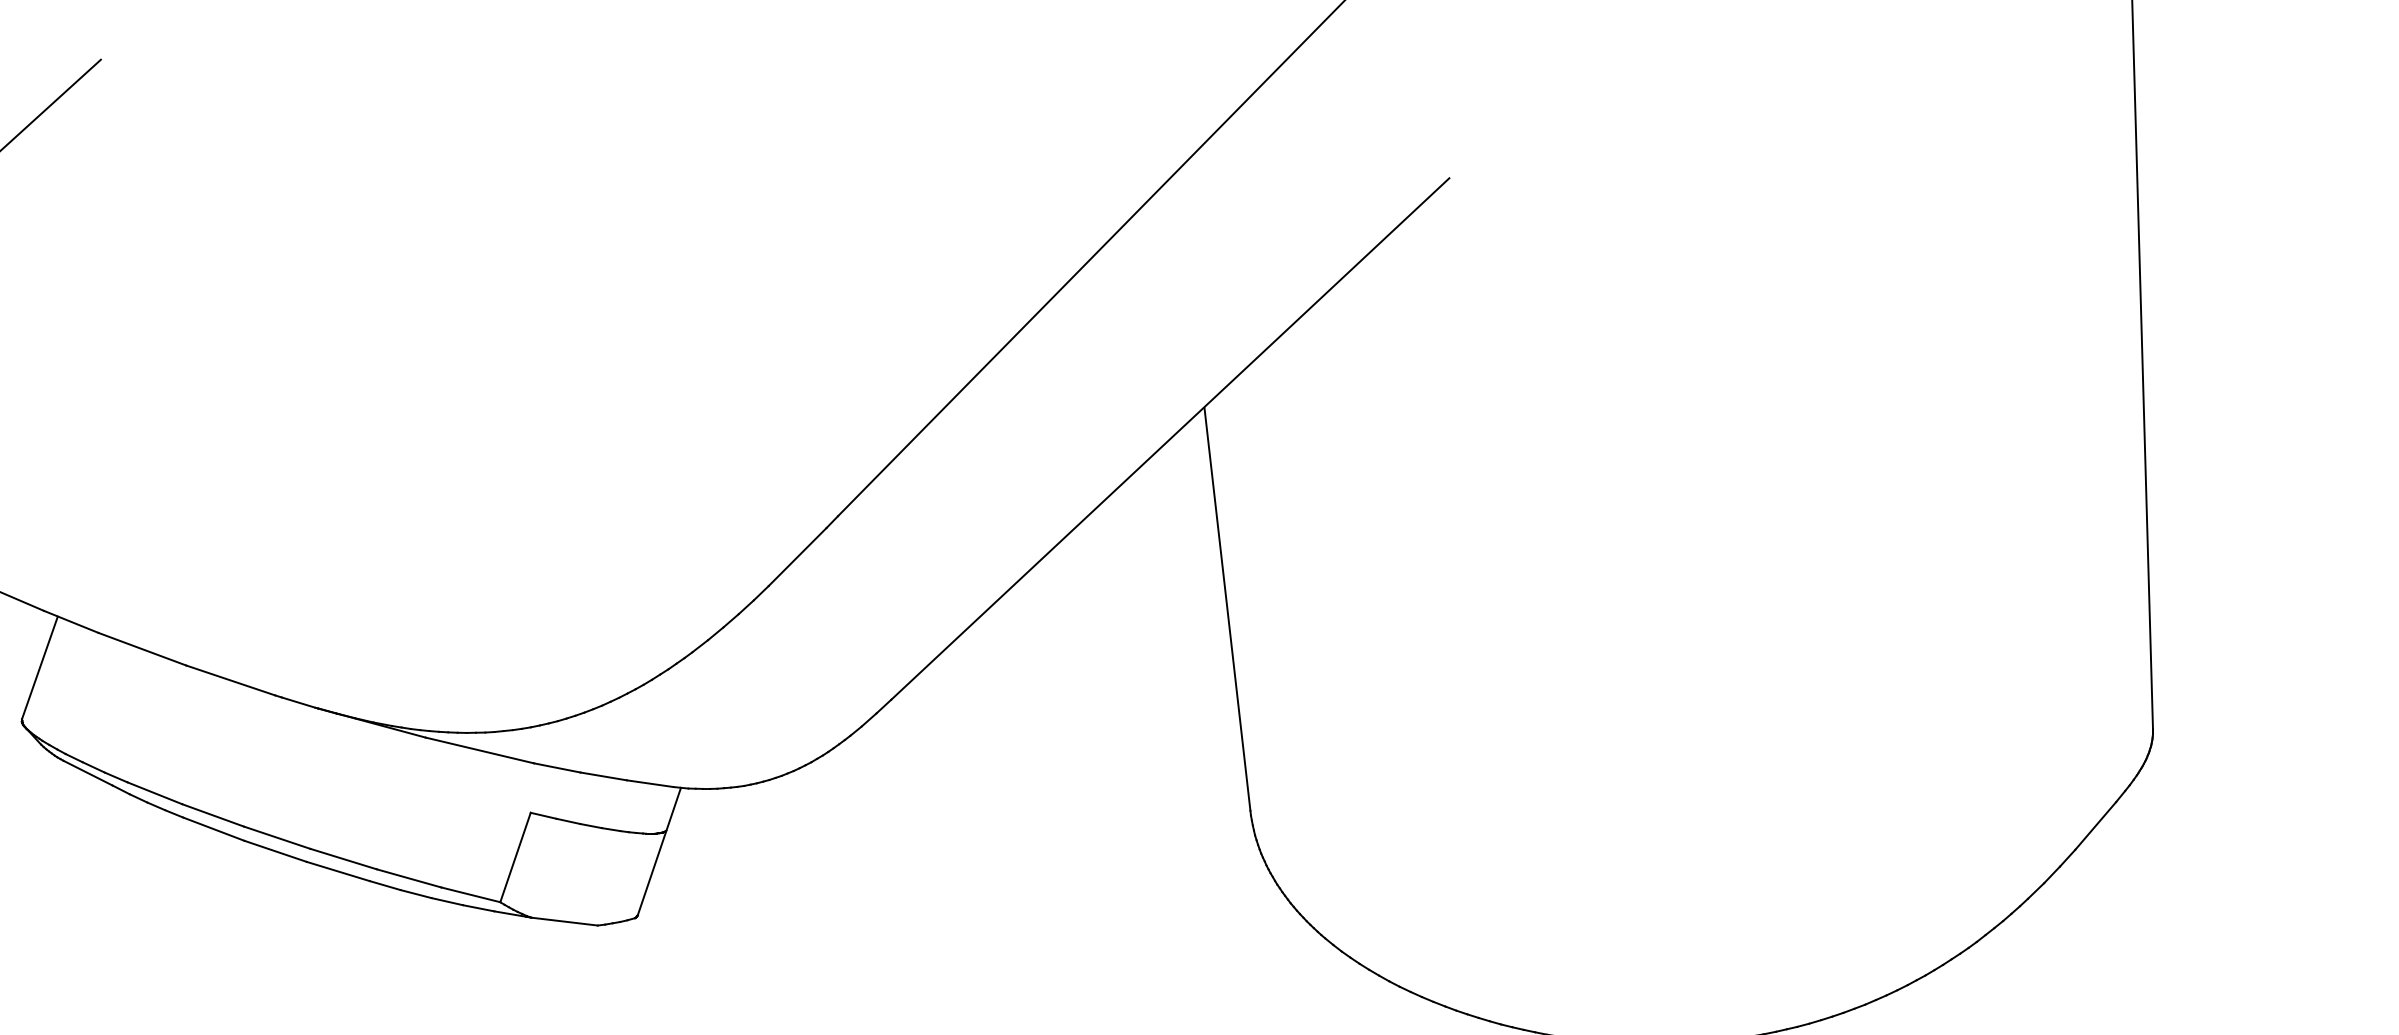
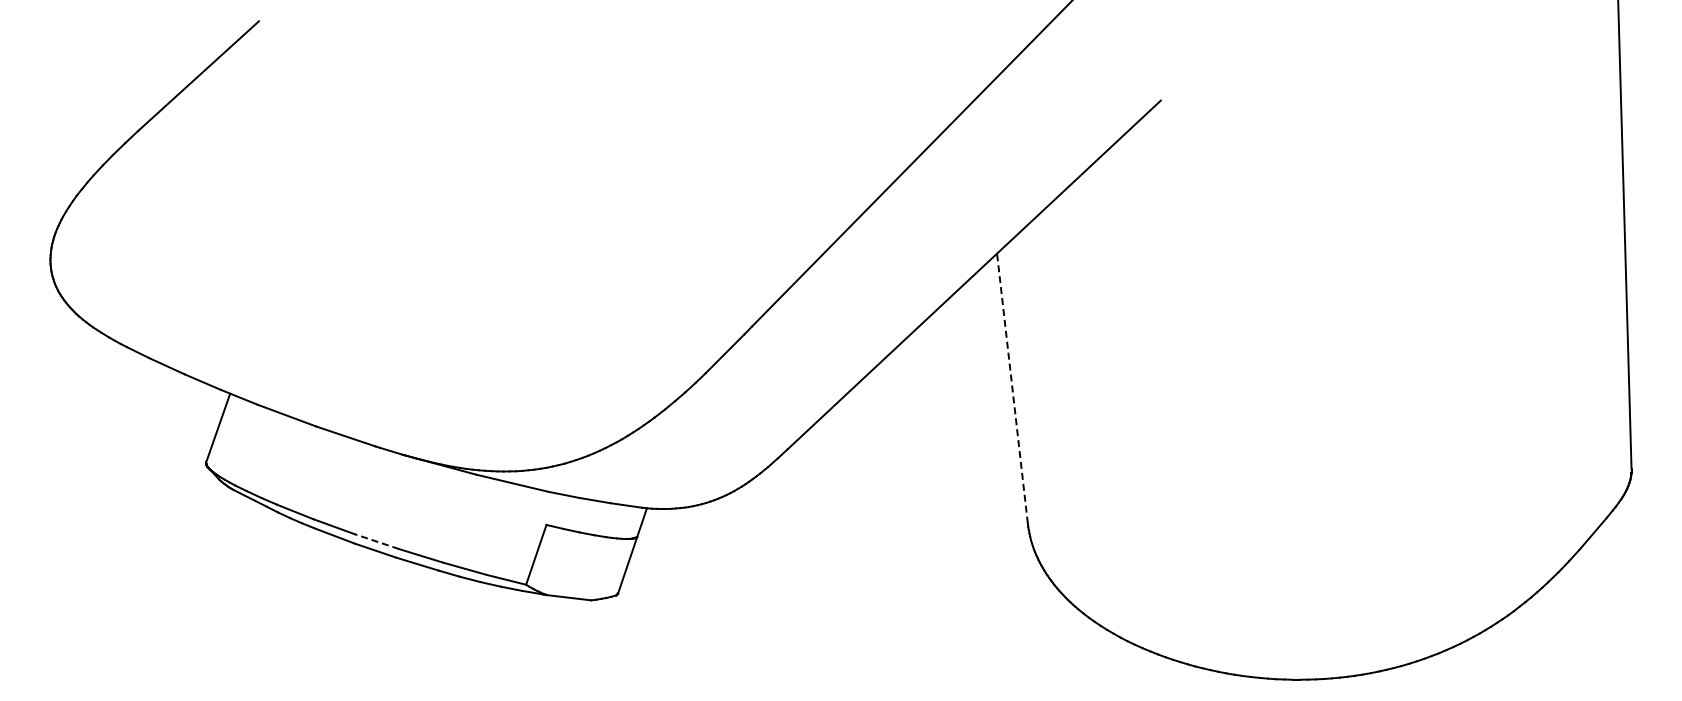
line: (1227, 608) -> (1012, 388), solid -> dashed
line: (276, 837) -> (376, 541), solid -> dashed

